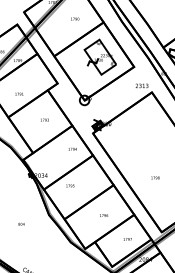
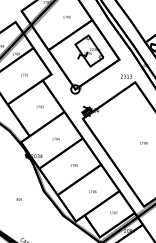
text: (19, 93) -> (24, 74), moved
text: (72, 148) -> (55, 138), moved
text: (155, 177) -> (143, 142), moved
text: (70, 185) -> (74, 165), moved

